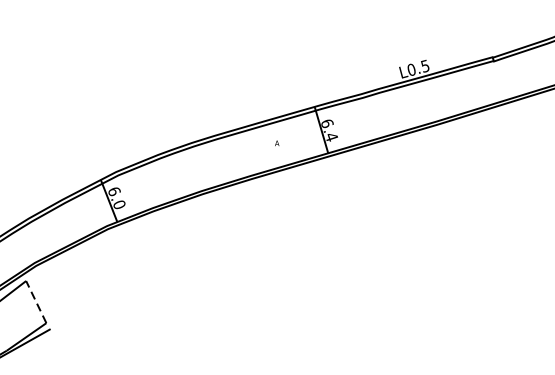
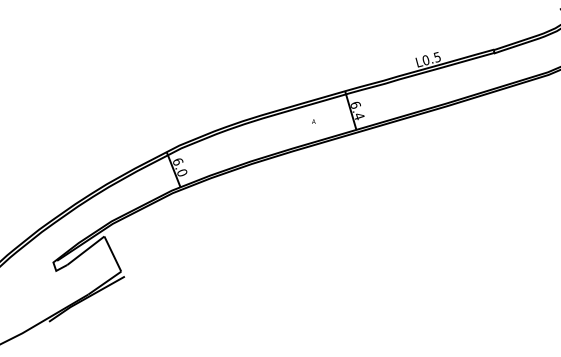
line: (35, 301) -> (112, 253), dashed -> solid

